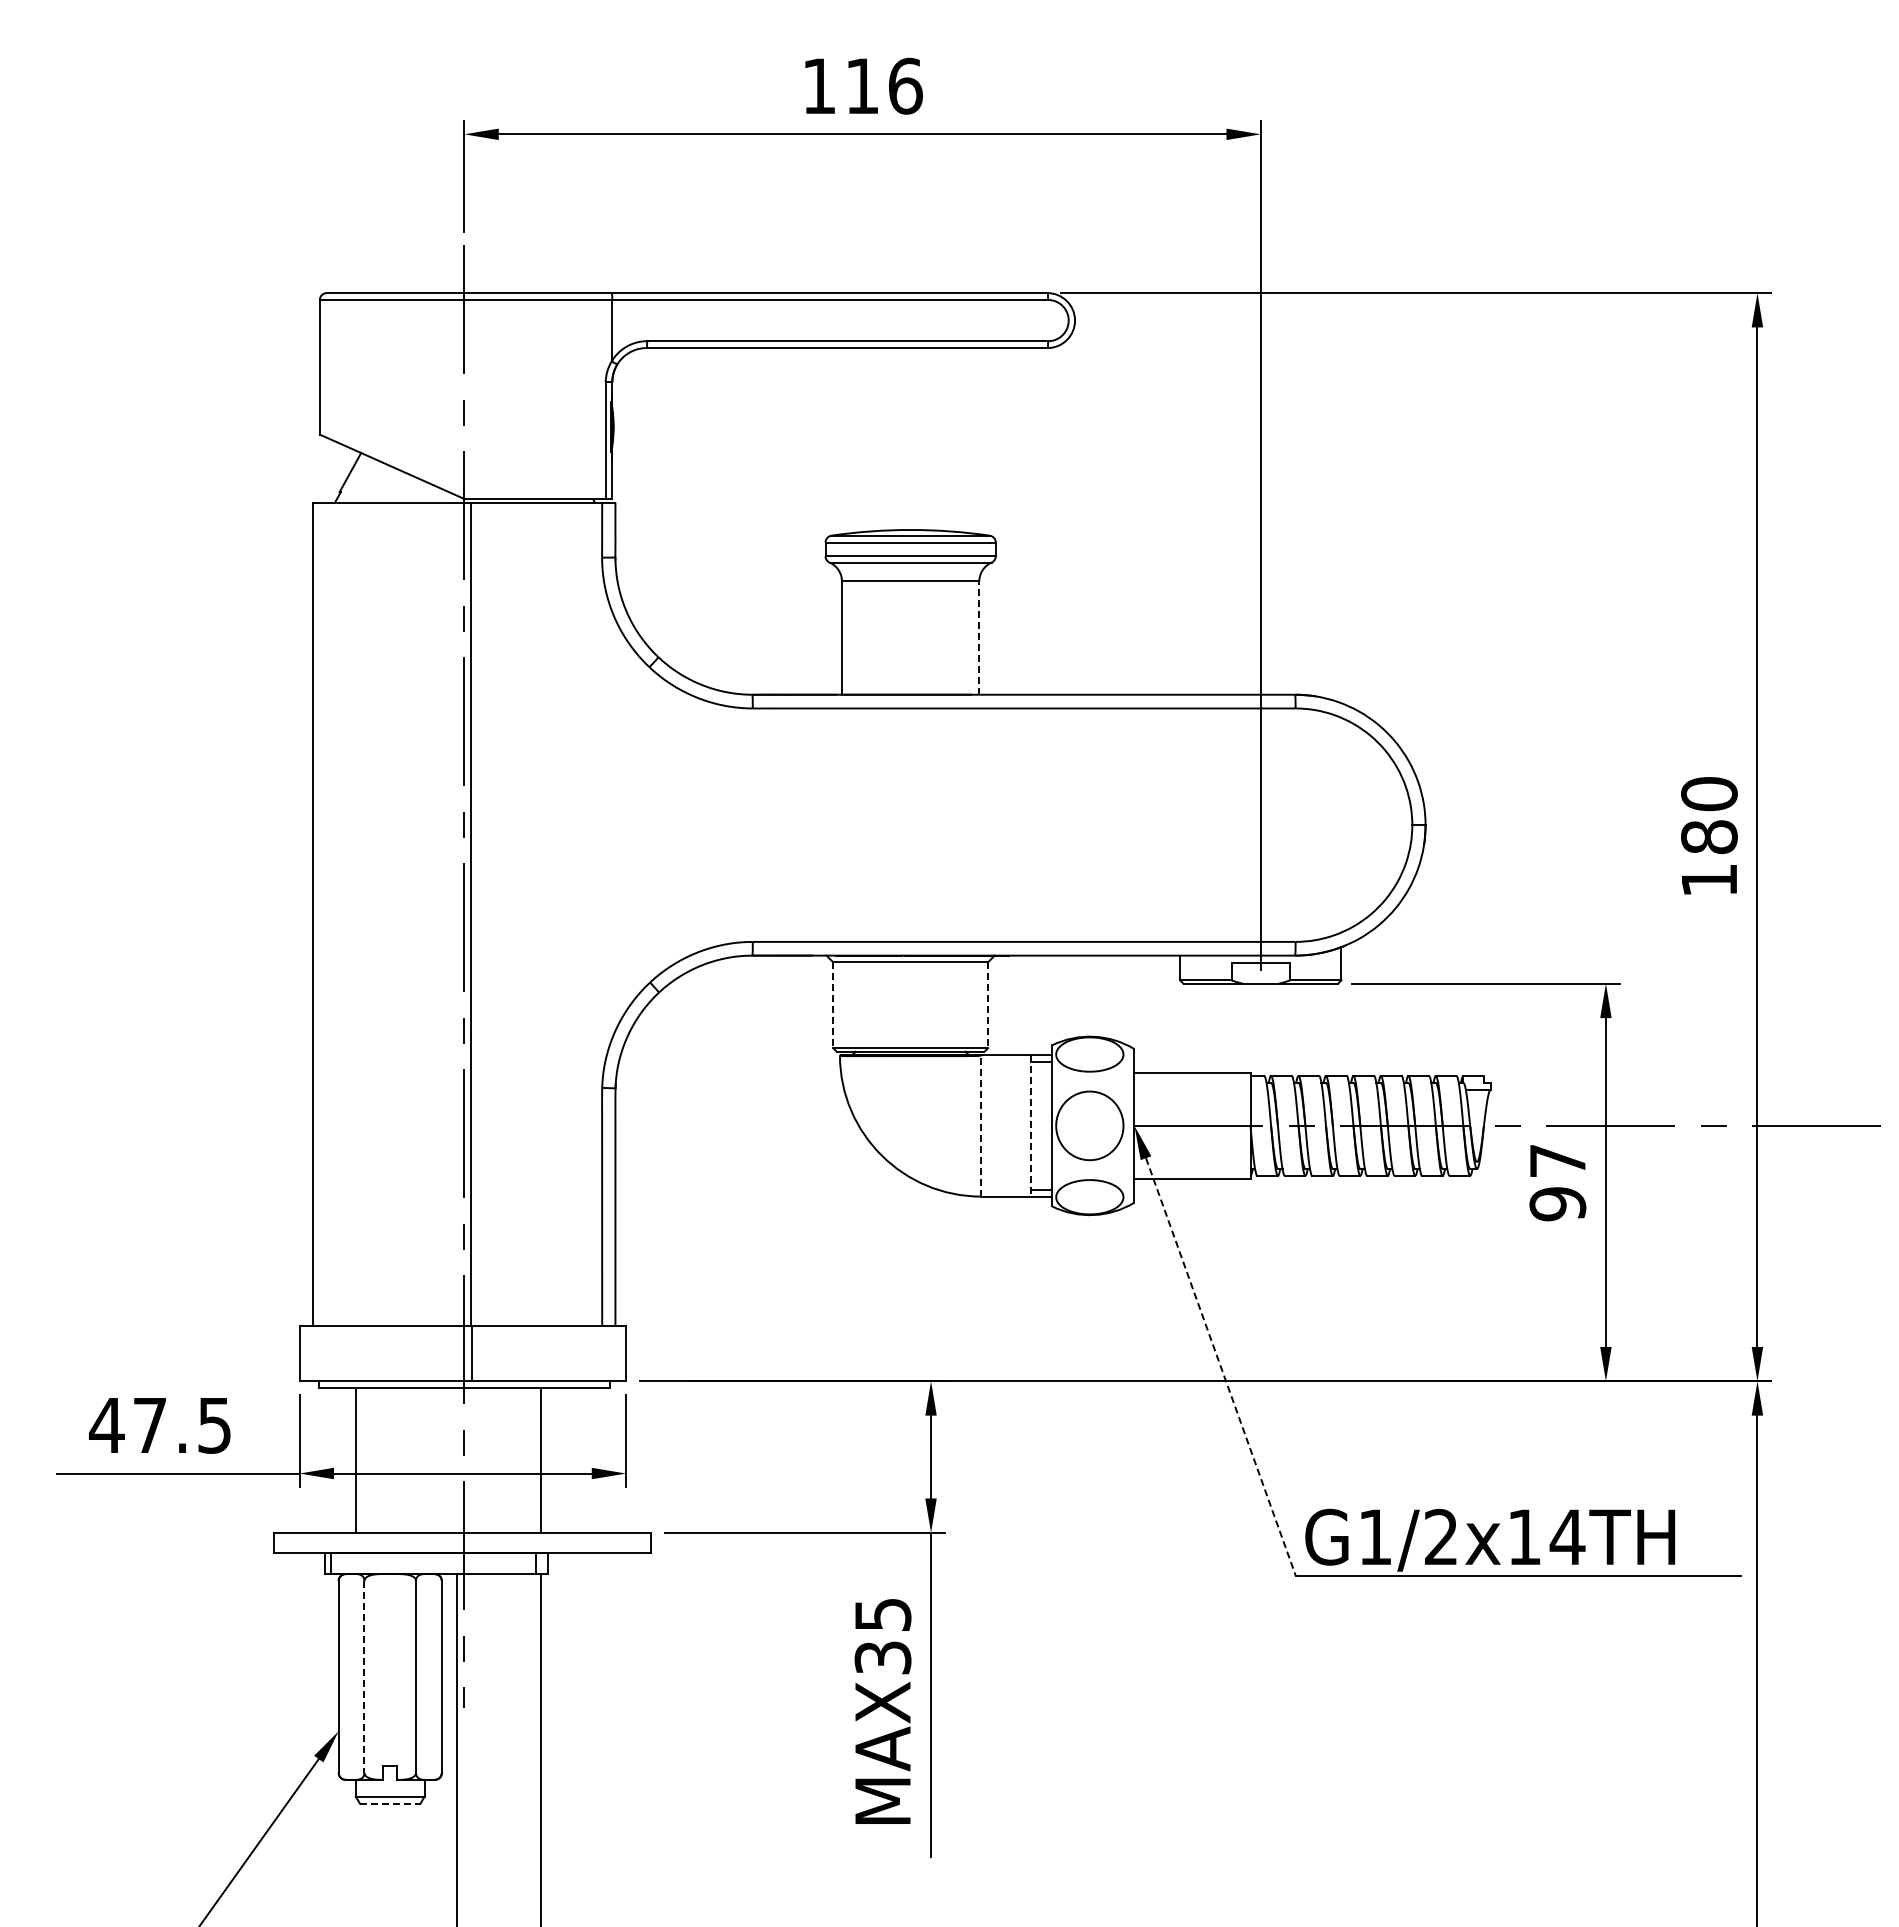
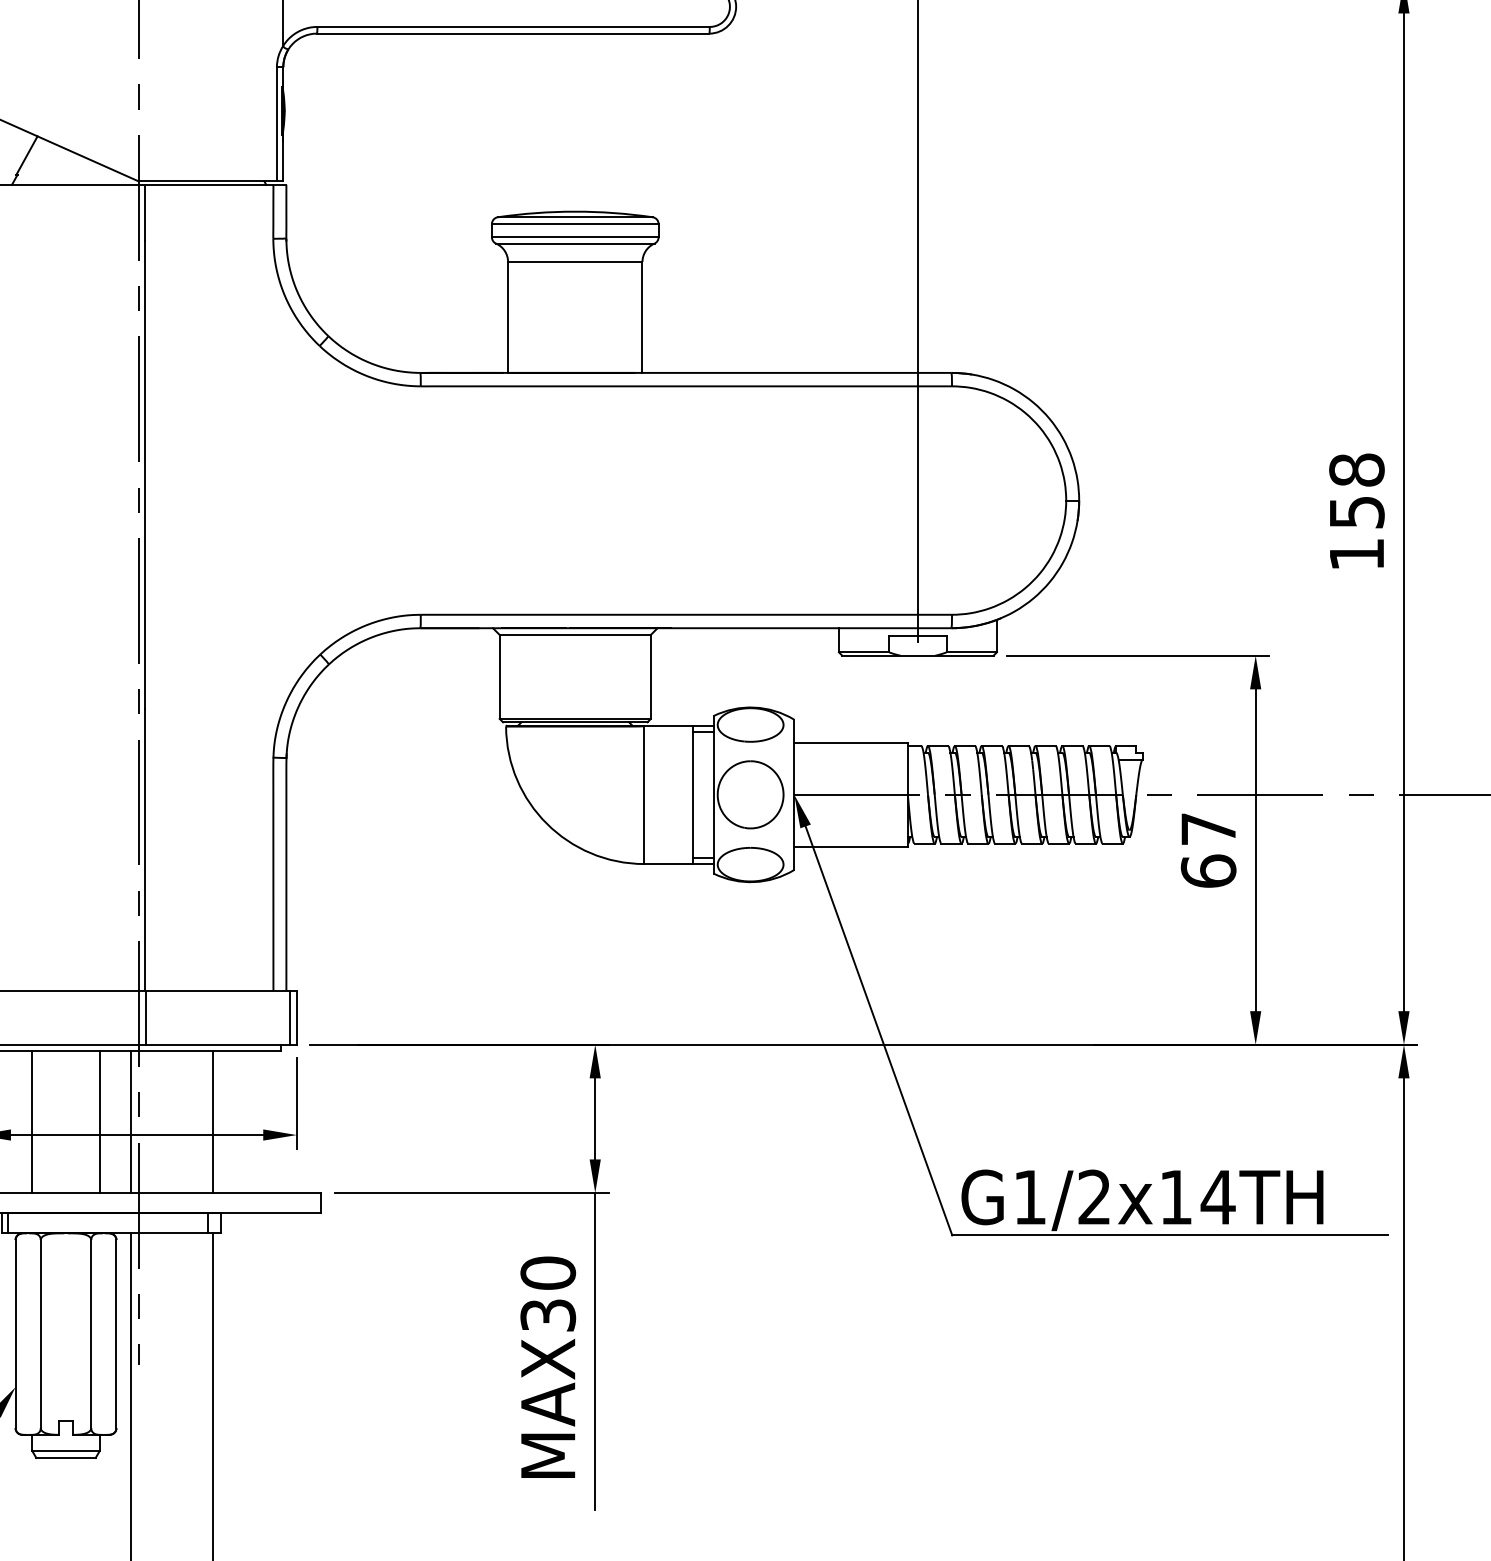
line: (979, 638) -> (642, 317), dashed -> solid
text: (1709, 815) -> (1357, 491), 180 -> 158
line: (833, 1005) -> (499, 677), dashed -> solid
line: (987, 1005) -> (650, 677), dashed -> solid
line: (981, 1125) -> (644, 794), dashed -> solid
line: (1030, 1125) -> (692, 794), dashed -> solid
text: (1557, 1203) -> (1208, 870), 97 -> 67
line: (619, 1353) -> (290, 1017), added
line: (1220, 1367) -> (878, 1031), dashed -> solid
line: (424, 1460) -> (99, 1122), added
line: (456, 1460) -> (130, 1122), added
text: (882, 1614) -> (547, 1272), MAX35 -> MAX30
line: (364, 1677) -> (40, 1334), dashed -> solid
line: (390, 1803) -> (66, 1457), dashed -> solid

